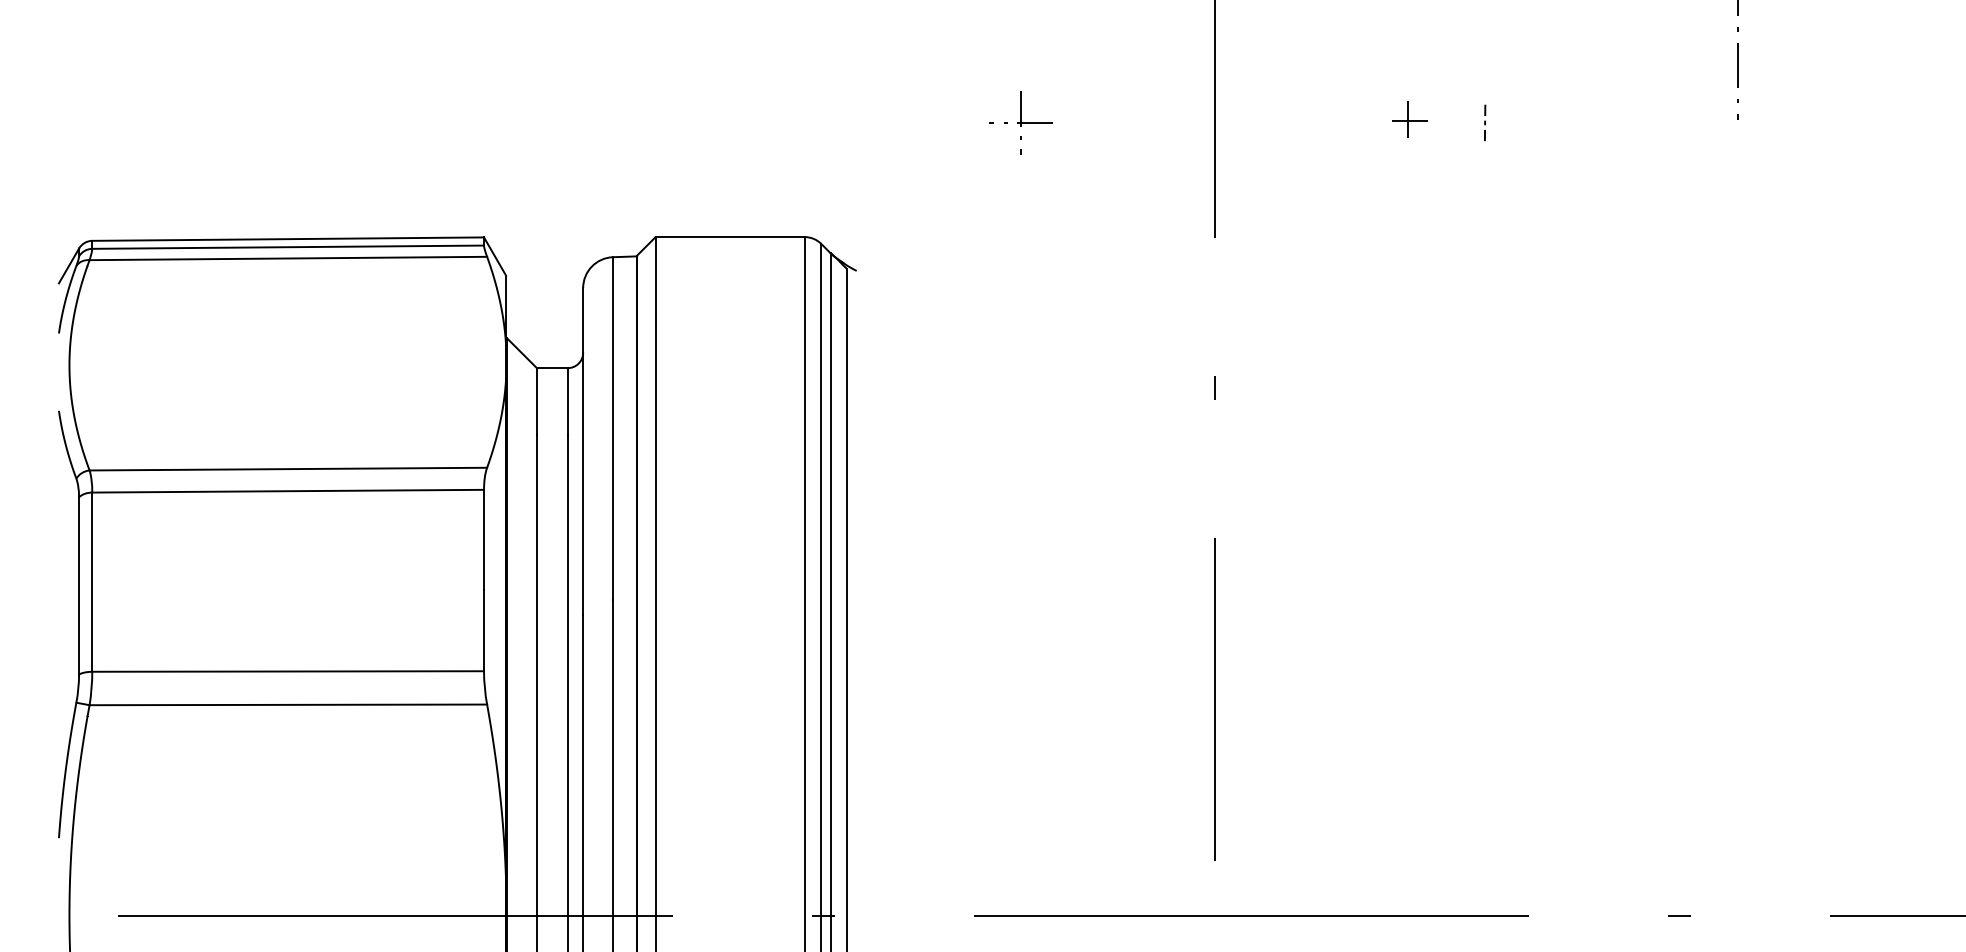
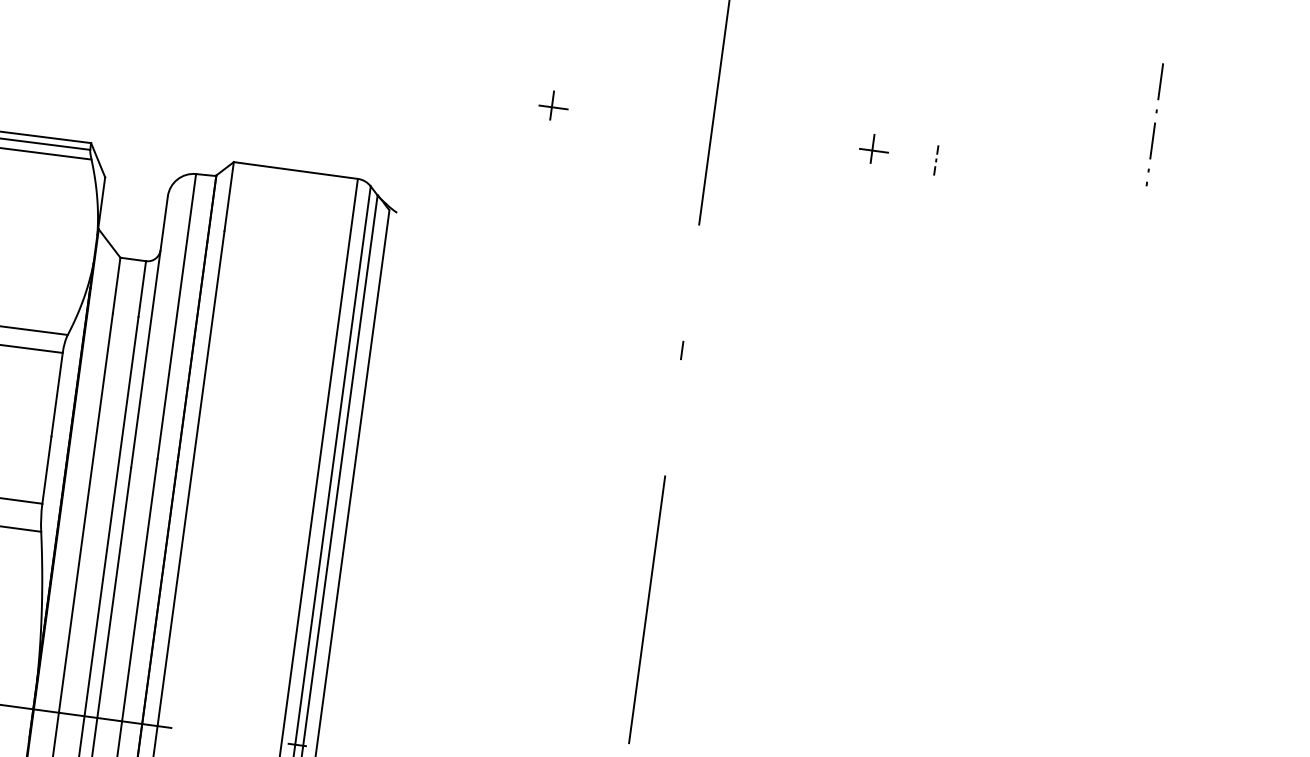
part: (1024, 119) -> (553, 105), size x0.62

